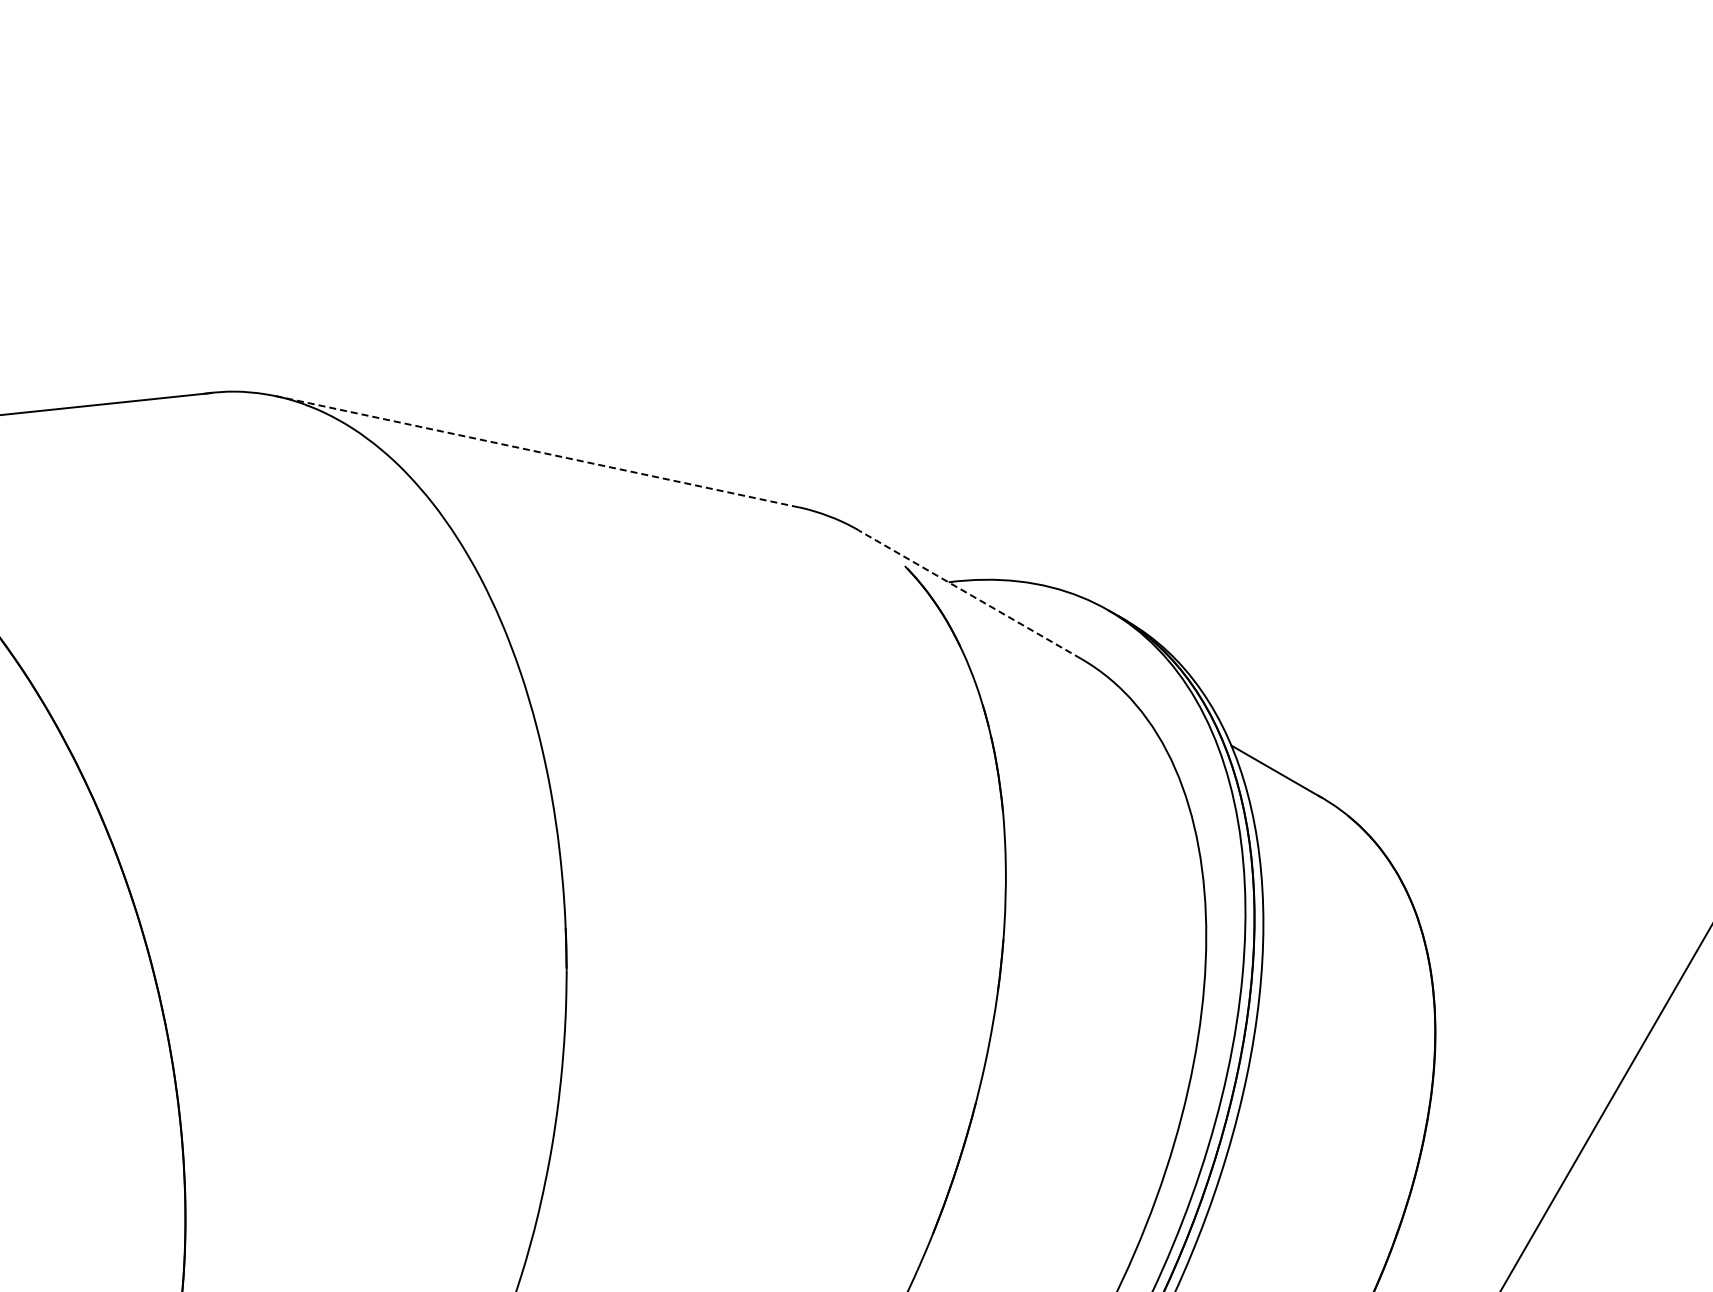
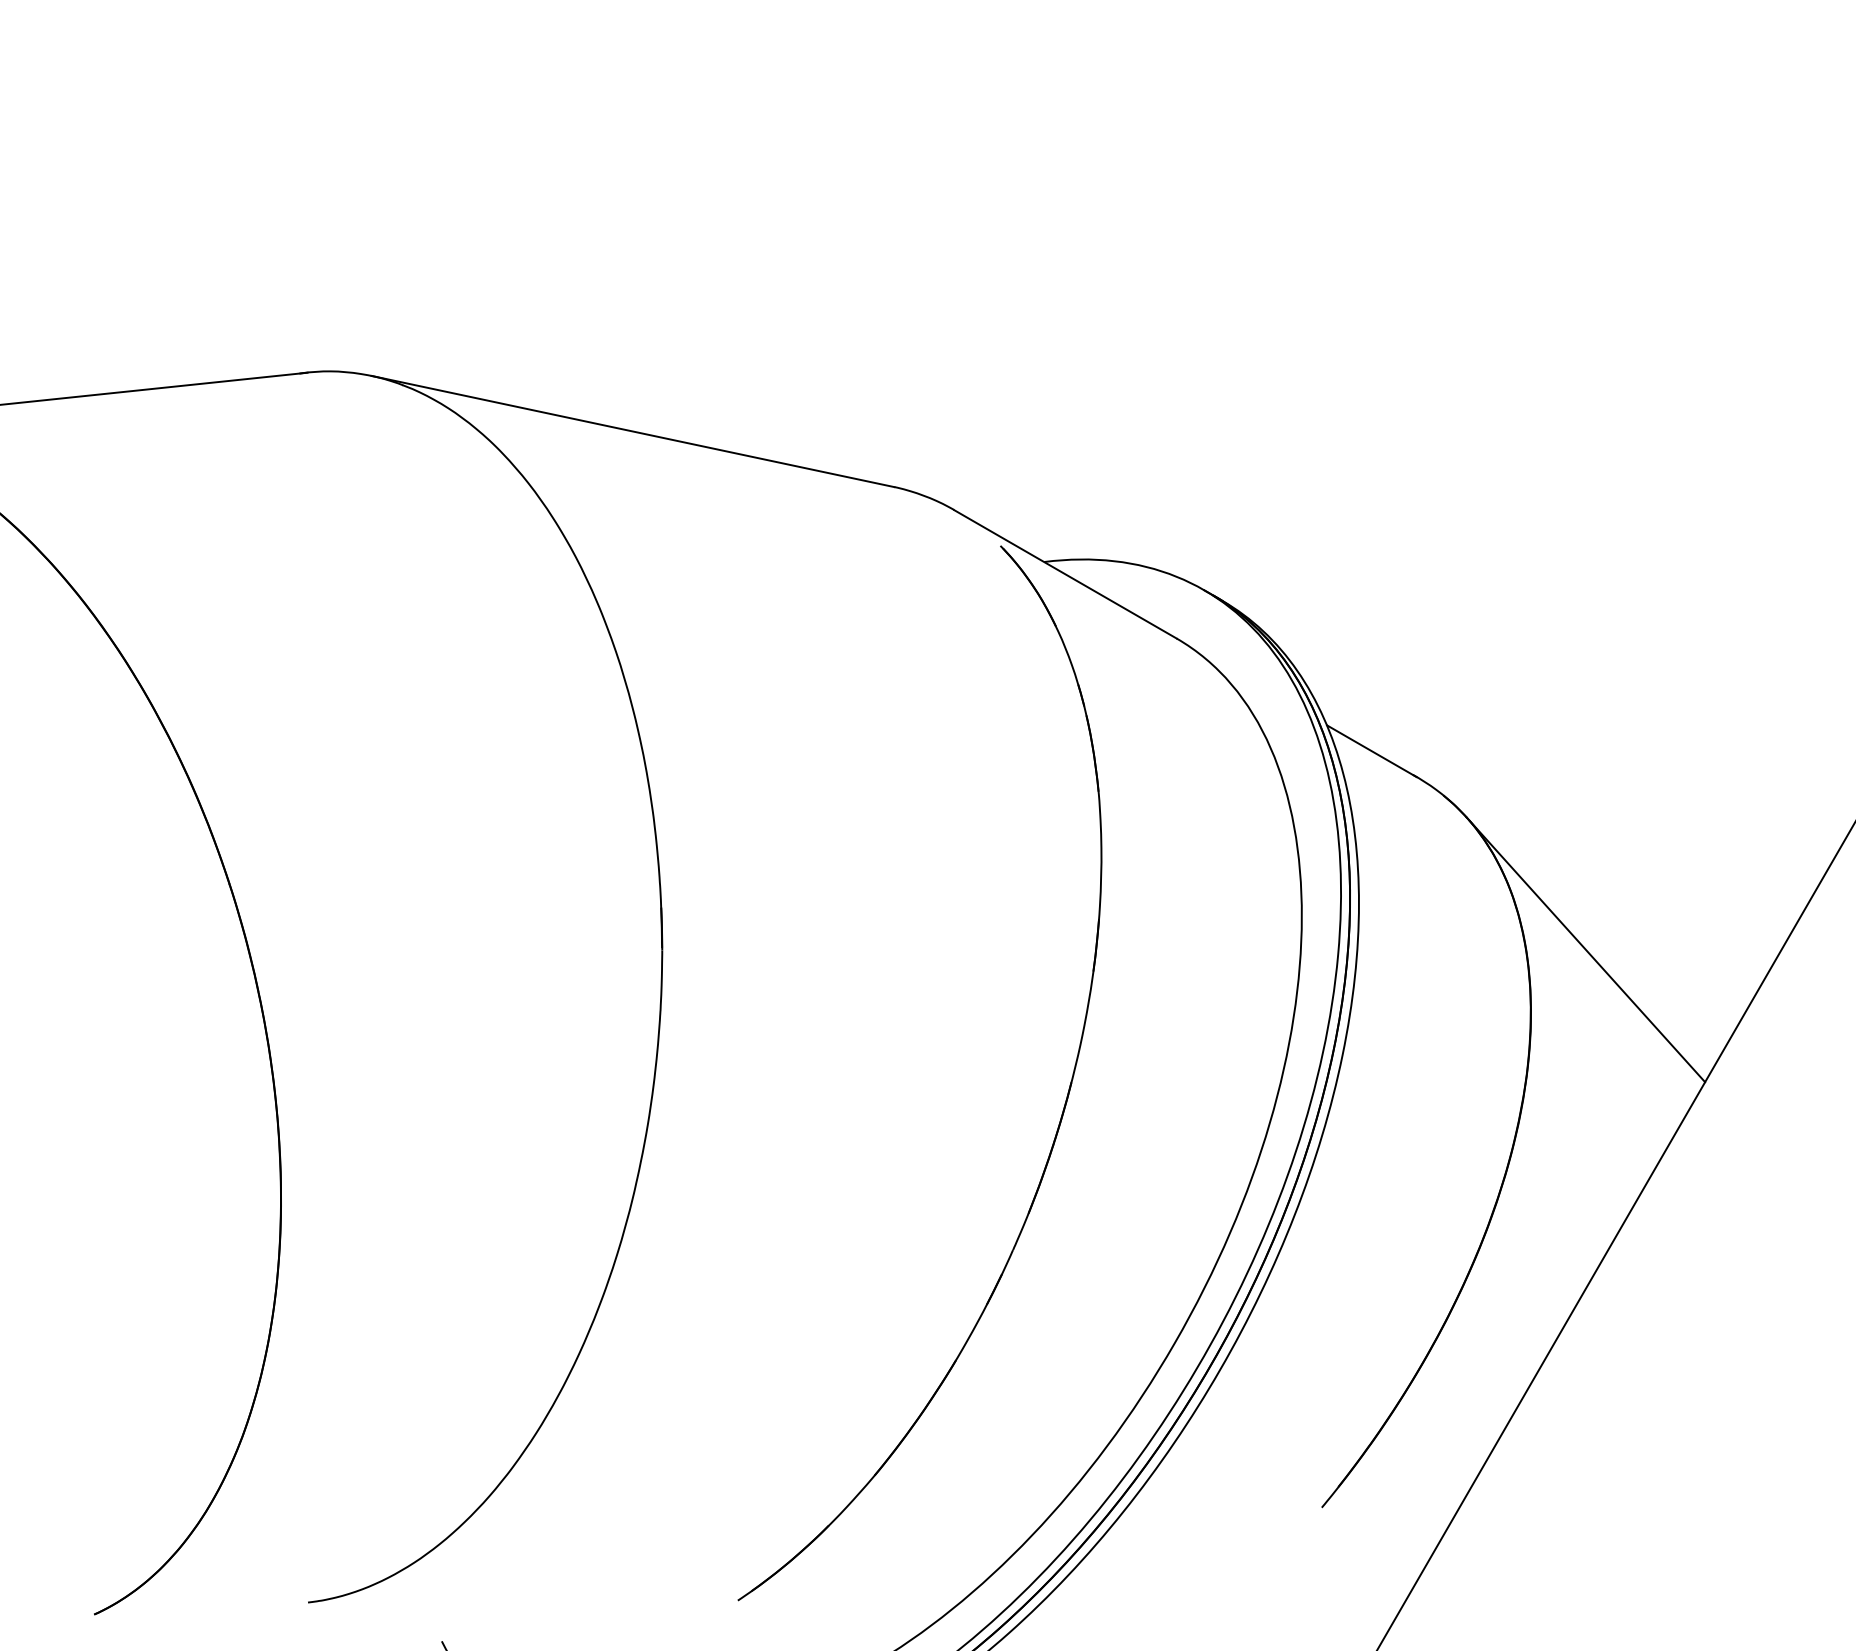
line: (536, 451) -> (632, 431), dashed -> solid
line: (968, 594) -> (1064, 574), dashed -> solid
line: (1491, 971) -> (1587, 951), added

